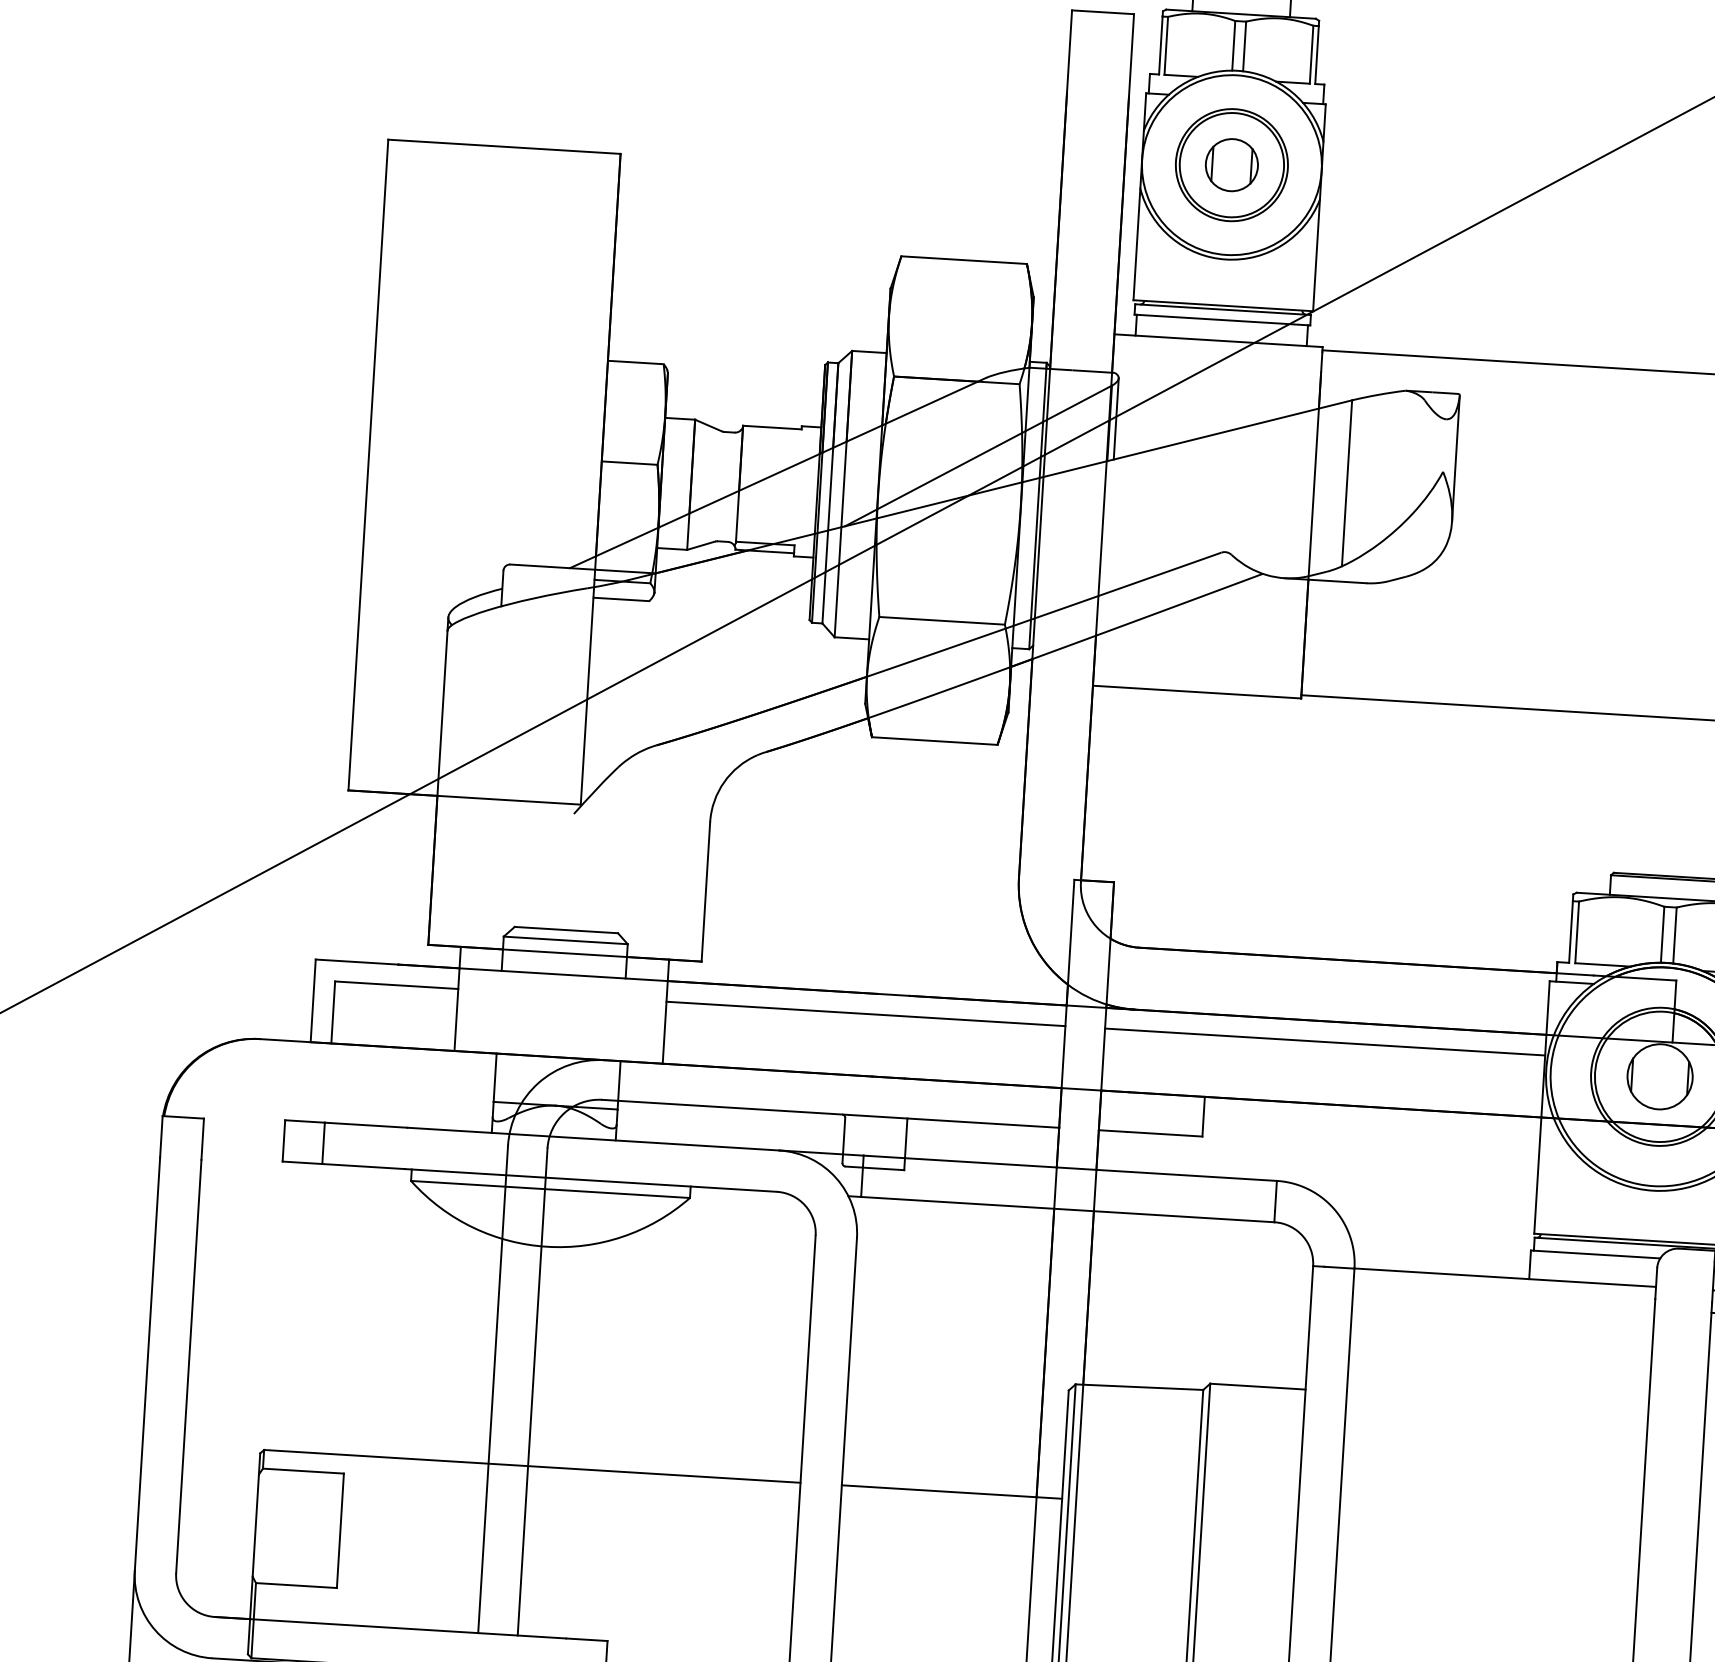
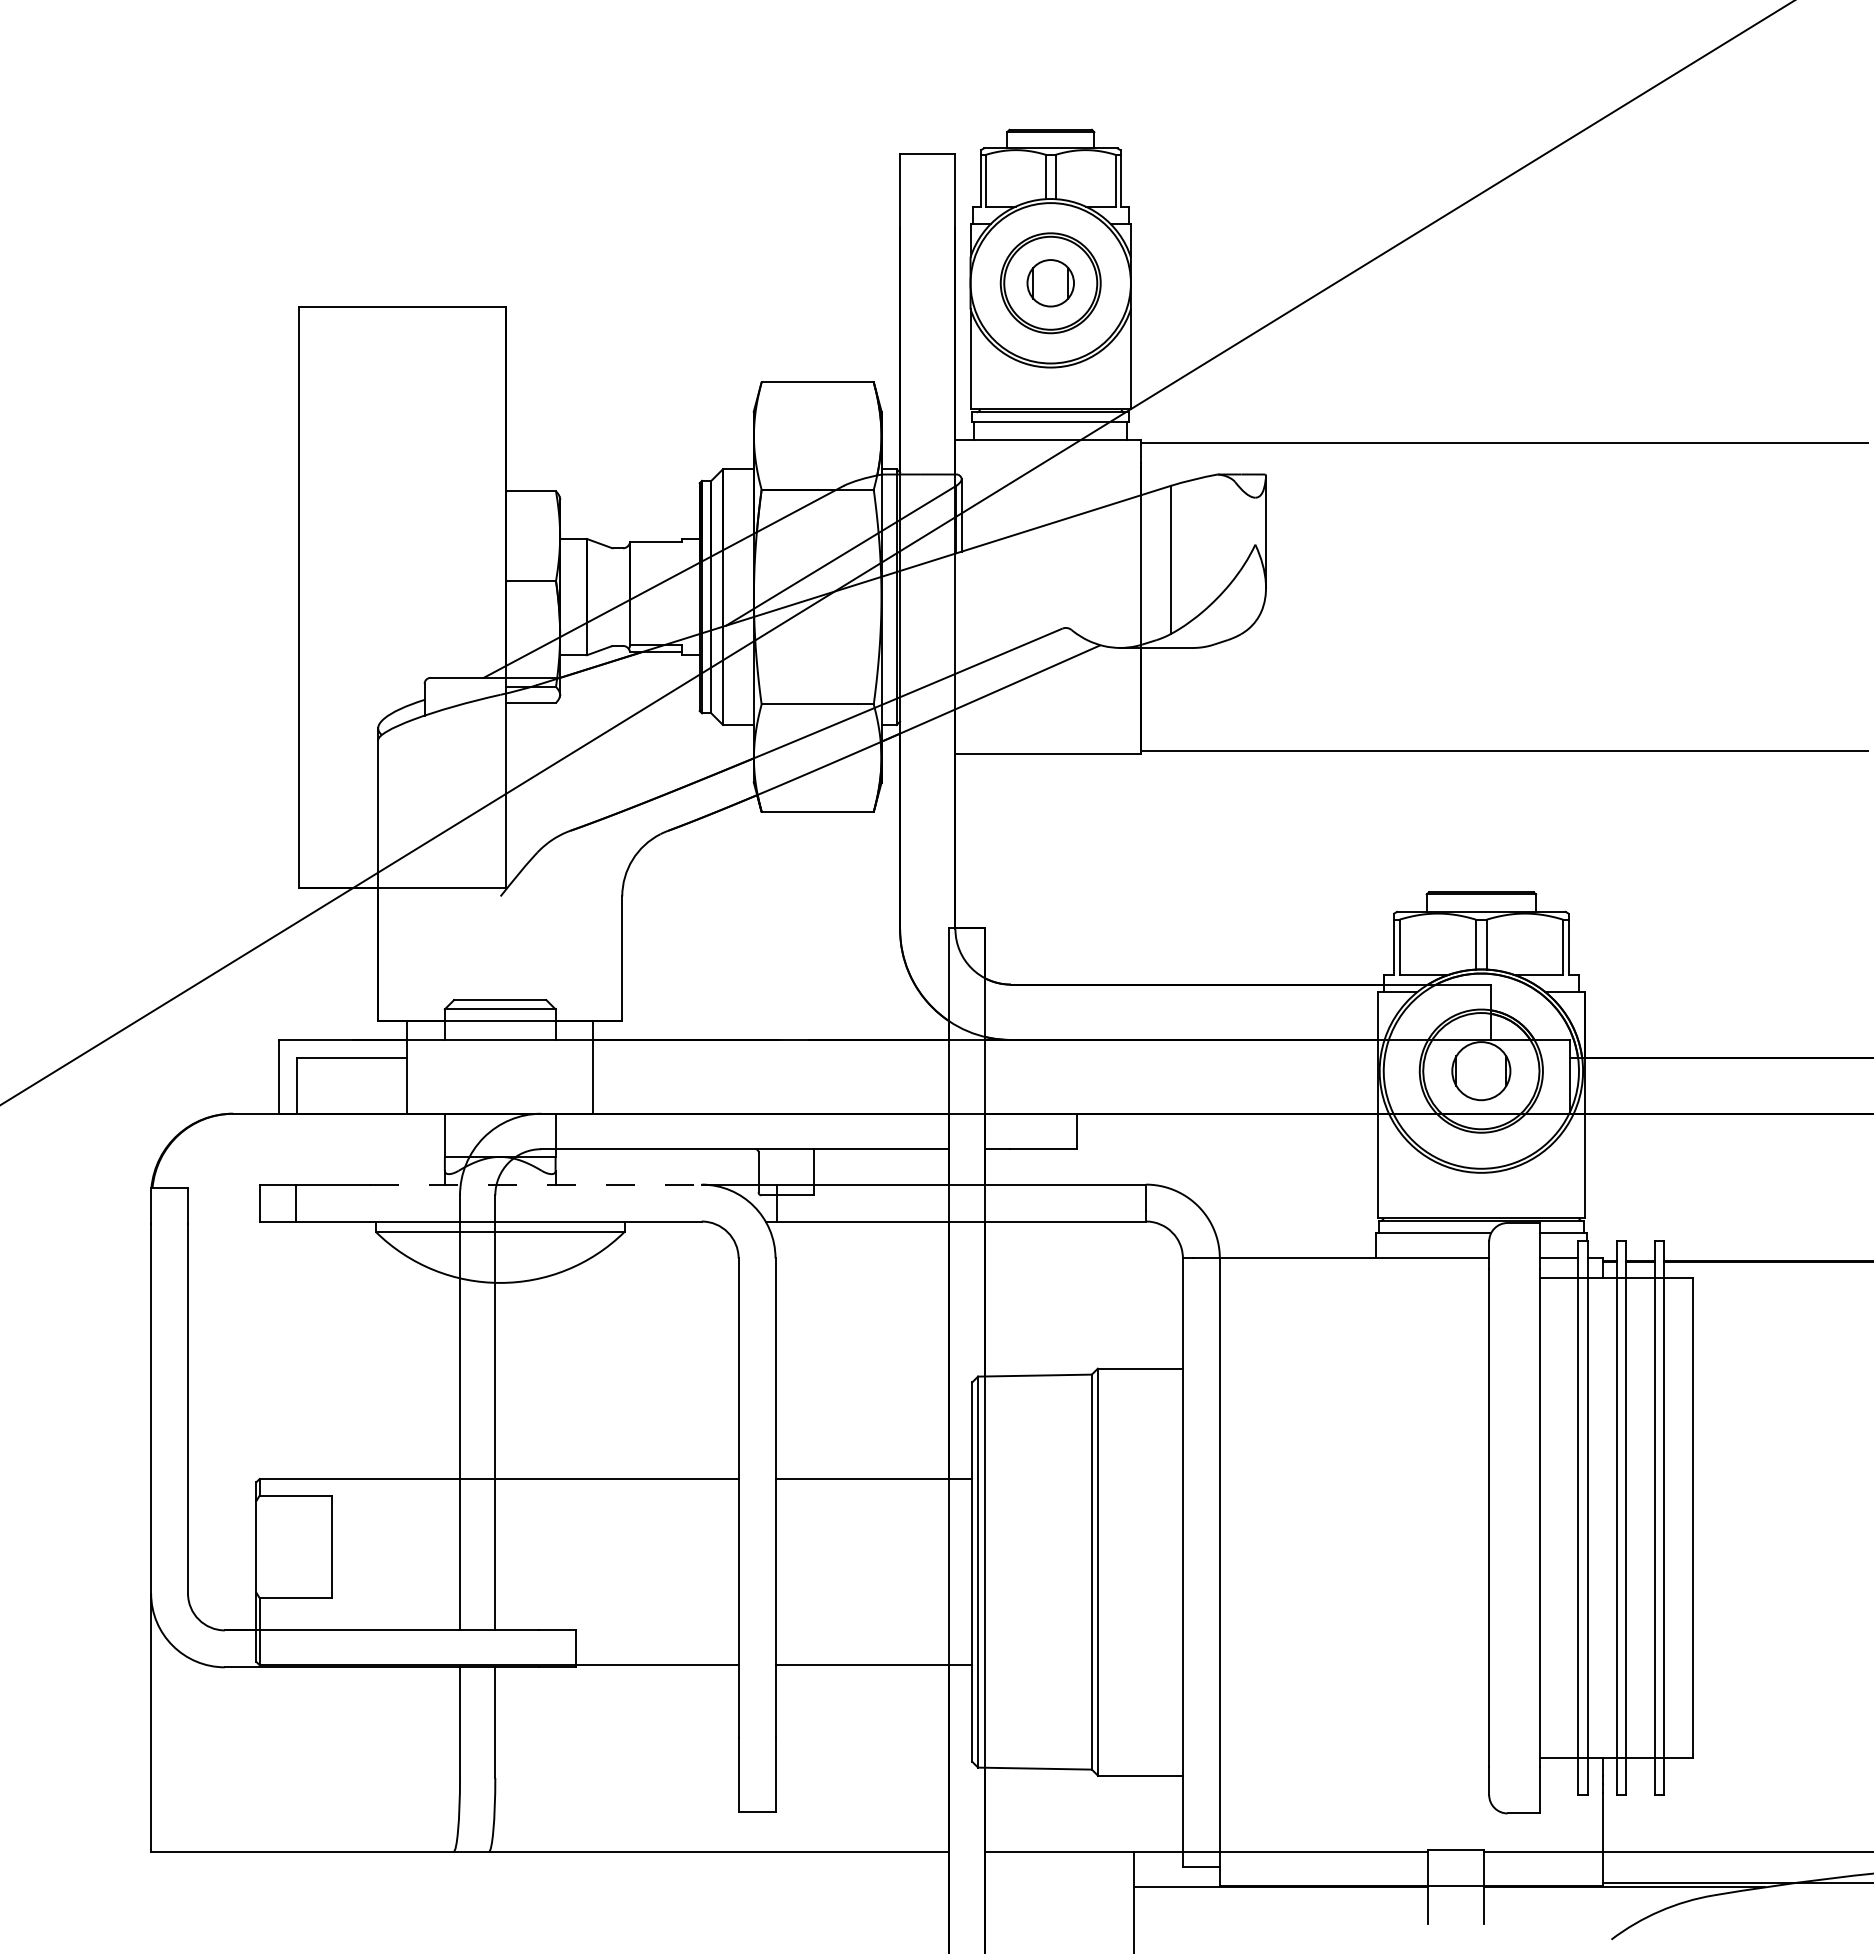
line: (866, 1014) -> (771, 1058), removed
line: (1324, 1042) -> (1180, 1058), removed
line: (594, 1139) -> (536, 1184), solid -> dashed

